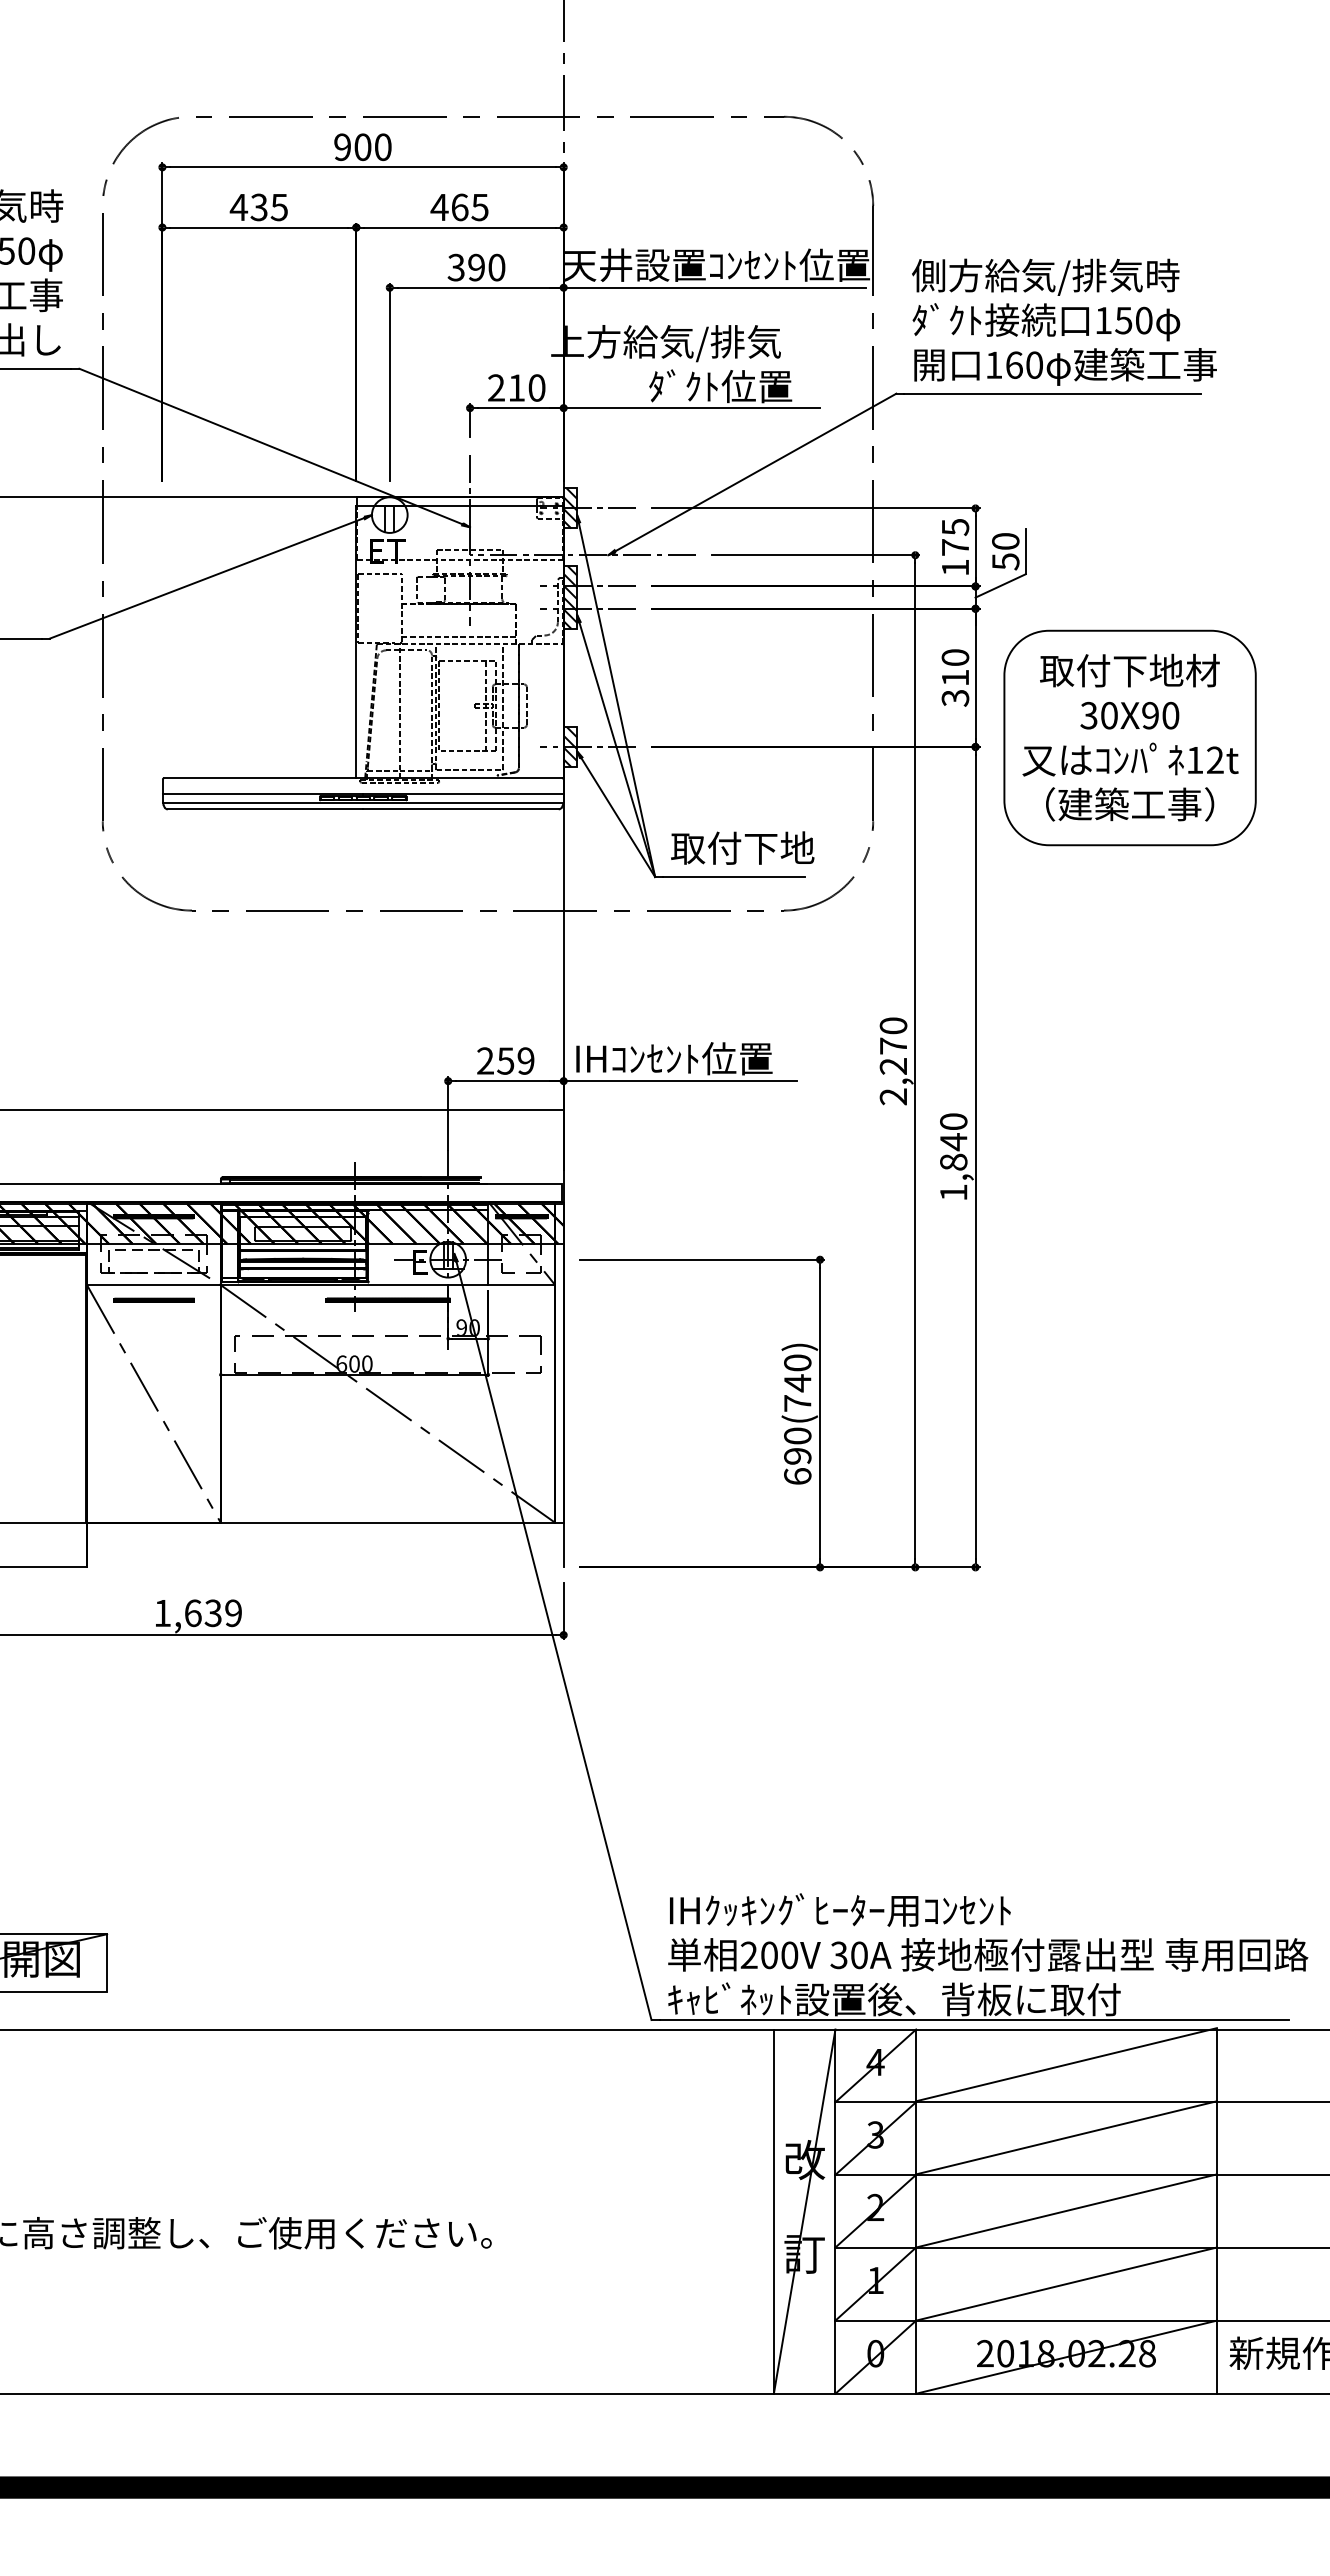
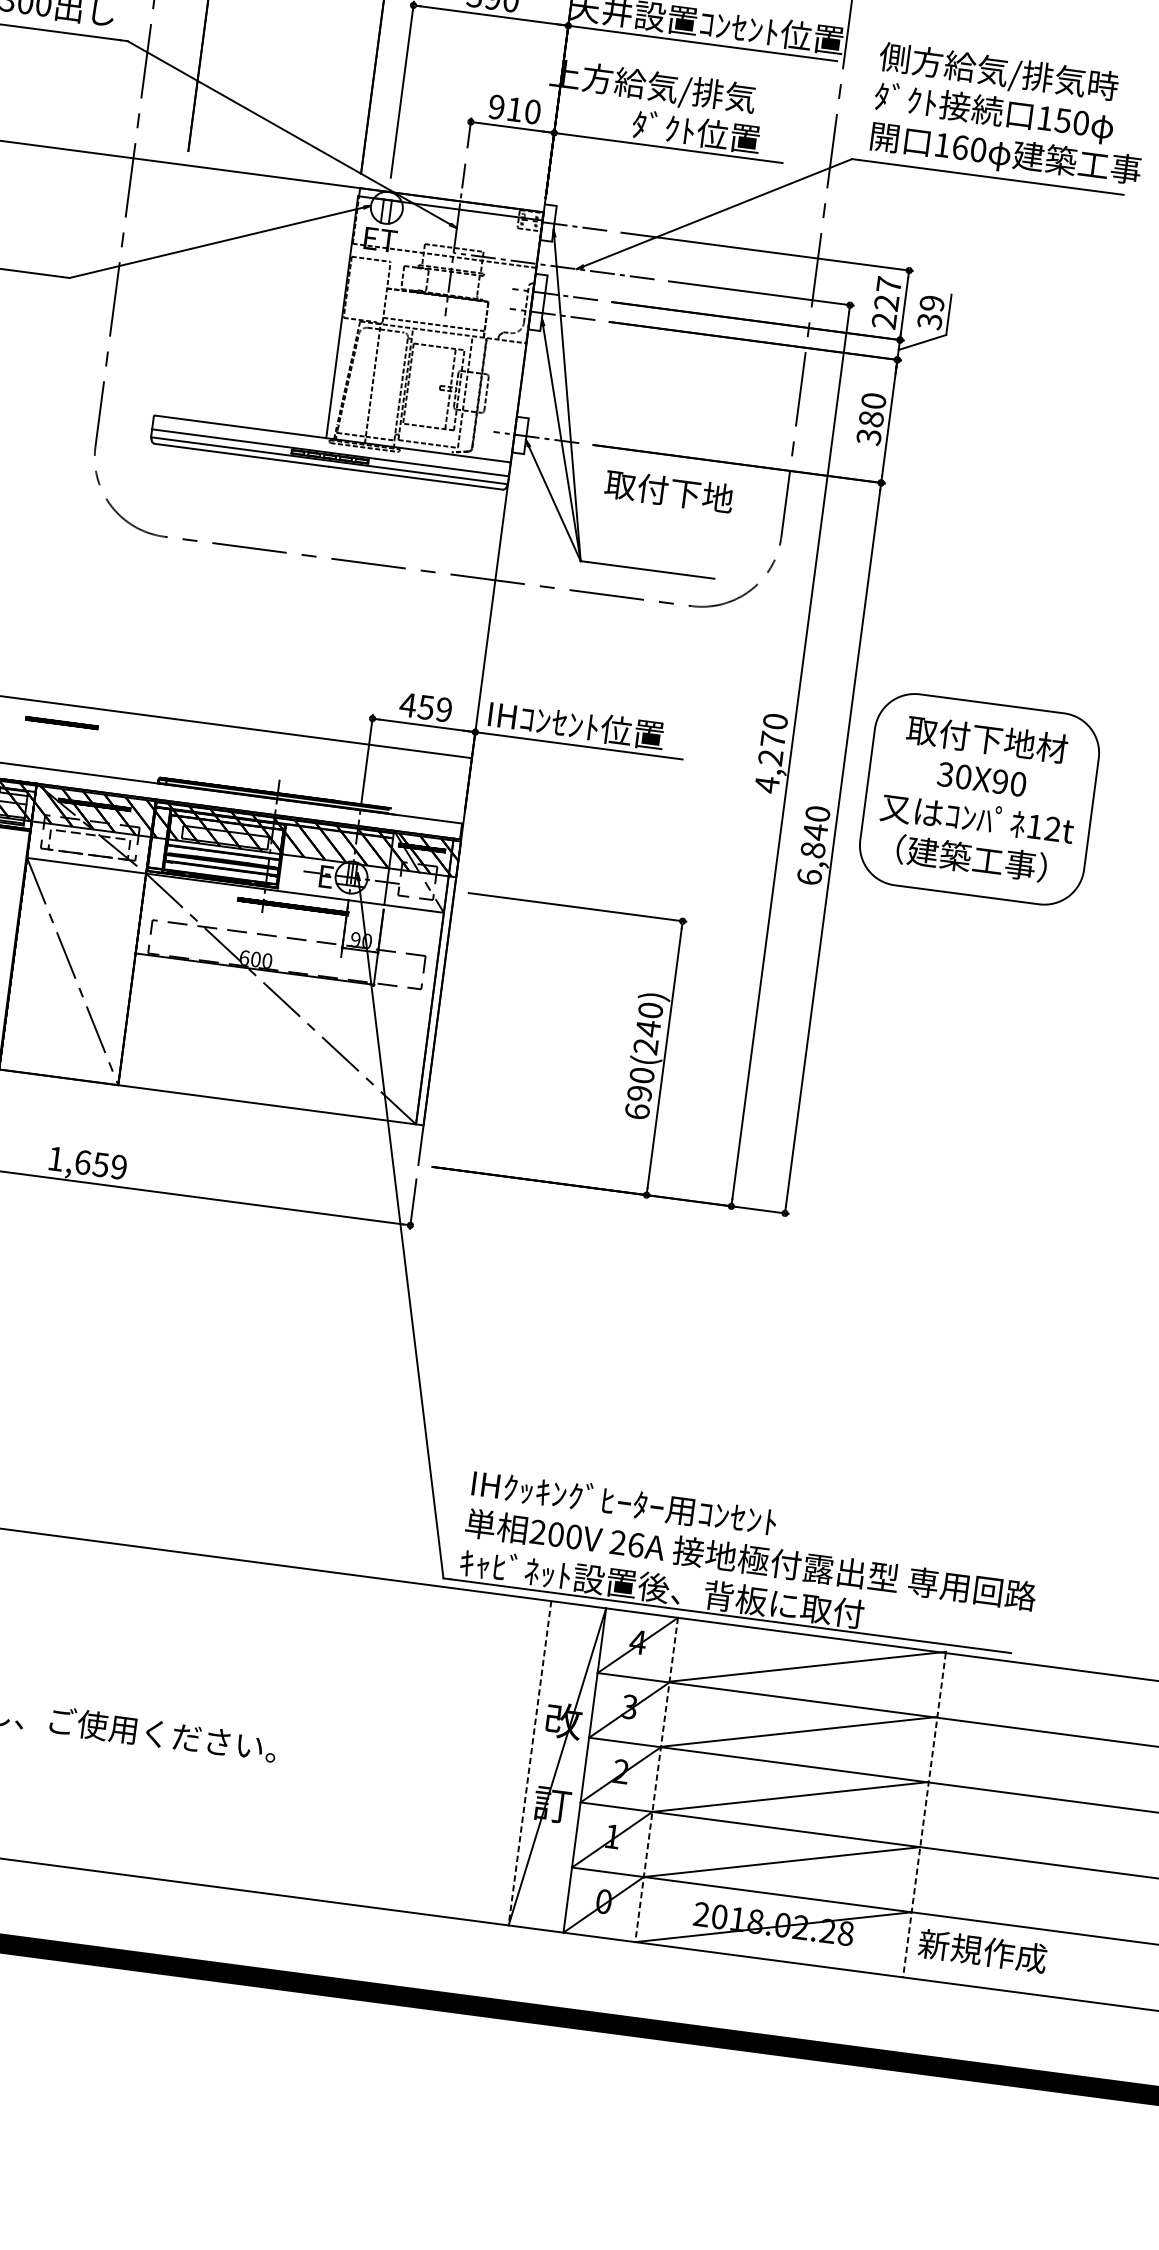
text: (496, 387) -> (496, 106), 210 -> 910
hatch: (570, 508) -> (548, 223), removed
text: (955, 547) -> (886, 302), 175 -> 227
text: (1005, 551) -> (930, 312), 50 -> 39
hatch: (570, 597) -> (538, 302), removed
text: (955, 677) -> (871, 418), 310 -> 380
part: (1129, 737) -> (979, 798), moved
hatch: (570, 746) -> (520, 435), removed
text: (742, 847) -> (669, 490), moved
text: (485, 1060) -> (408, 704), 259 -> 459
text: (892, 1096) -> (766, 784), 2,270 -> 4,270
text: (953, 1192) -> (809, 877), 1,840 -> 6,840
part: (153, 1299) -> (61, 722), moved
text: (797, 1403) -> (645, 1046), 690(740) -> 690(240)
text: (213, 1612) -> (101, 1164), 1,639 -> 1,659
text: (848, 1955) -> (626, 1544), 30A -> 26A
line: (773, 2212) -> (529, 1764), solid -> dashed
line: (916, 2212) -> (656, 1780), solid -> dashed
line: (1216, 2212) -> (923, 1815), solid -> dashed

